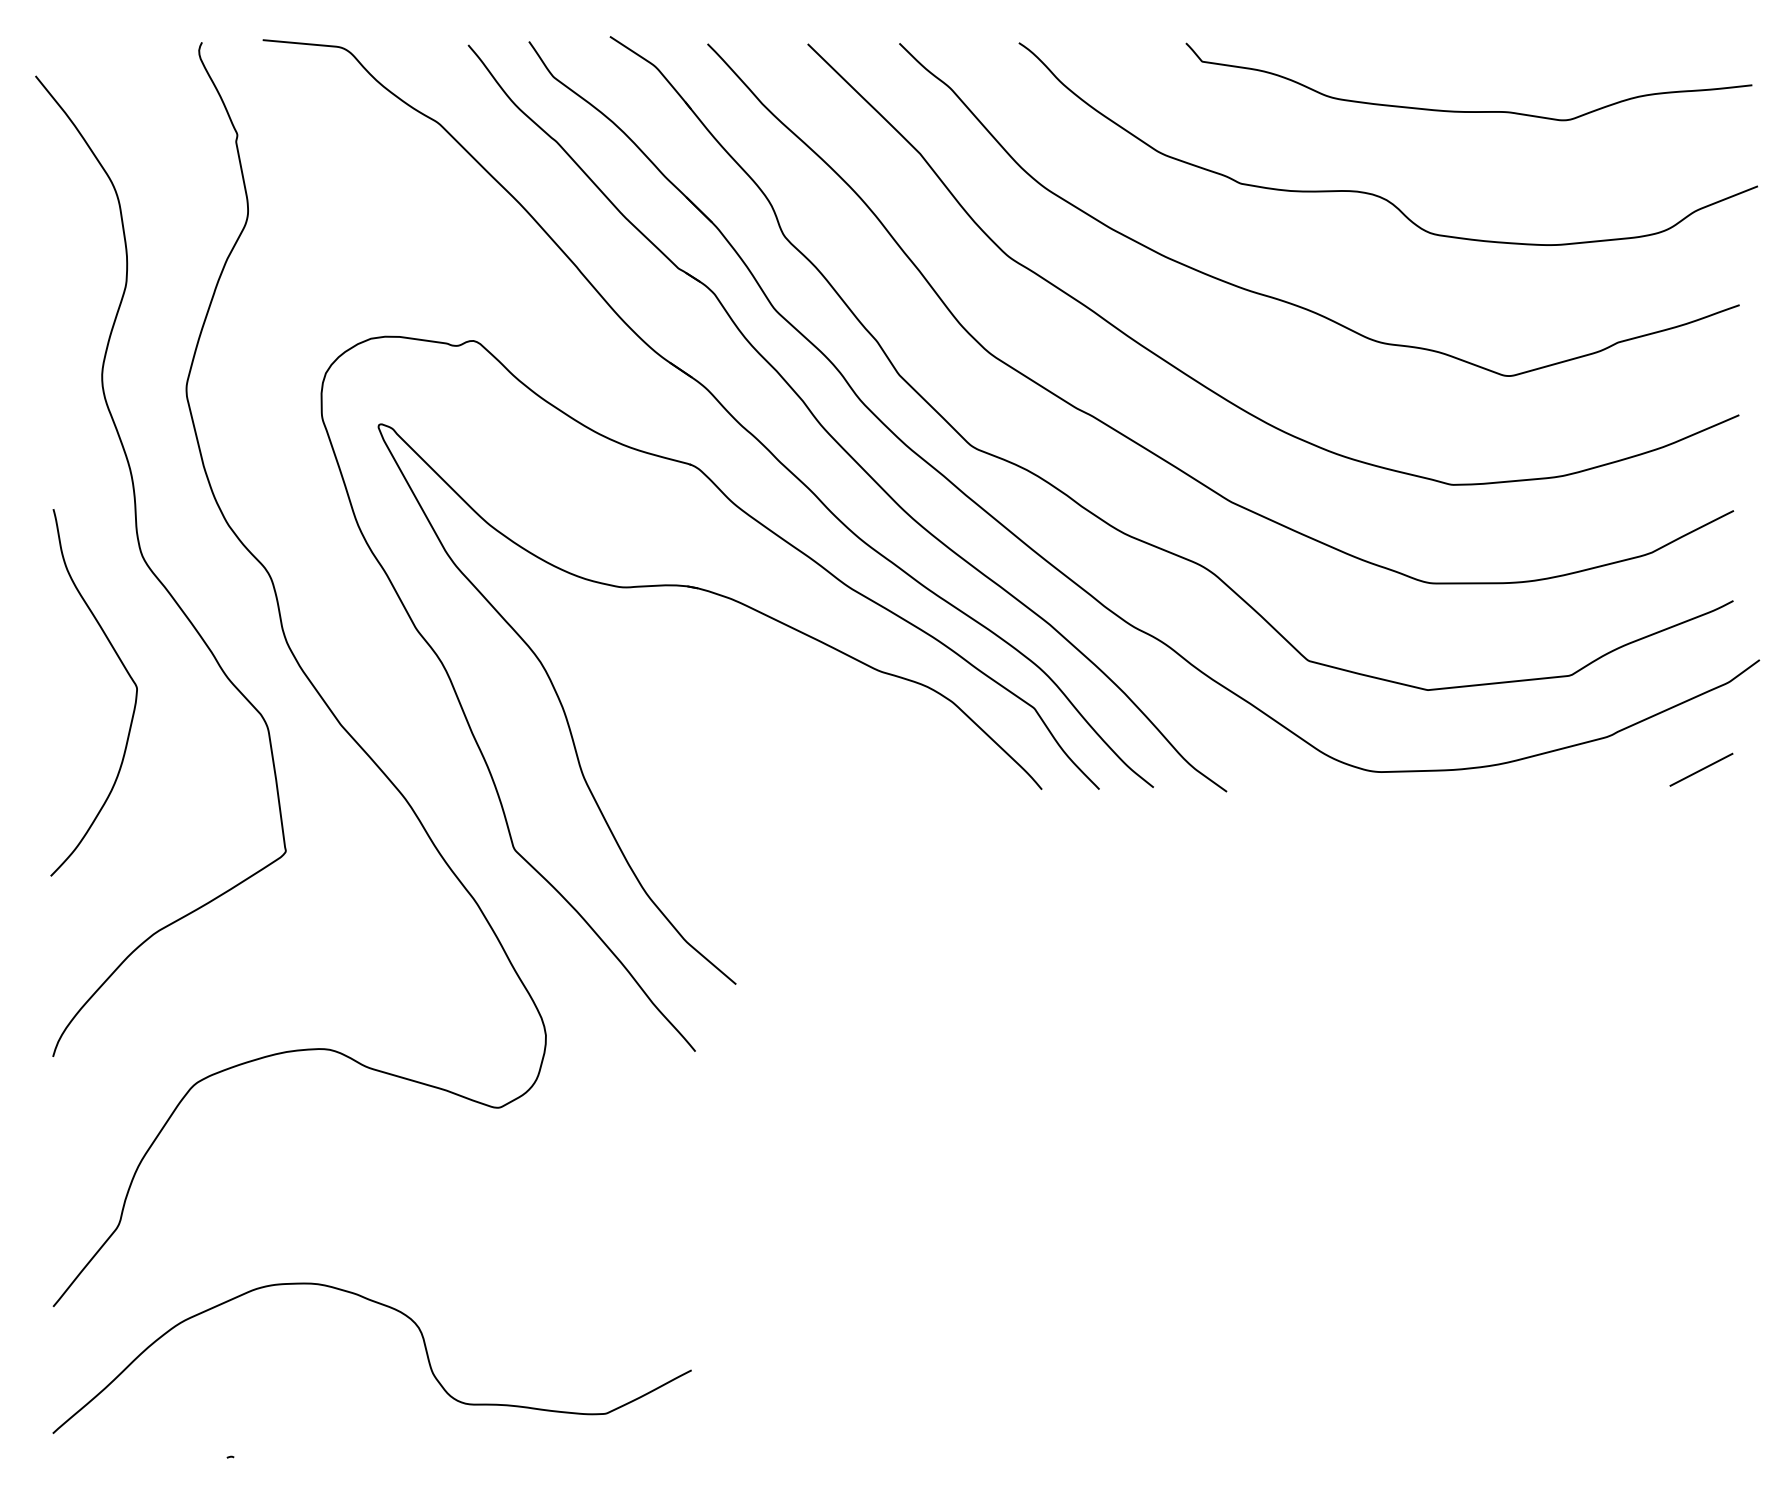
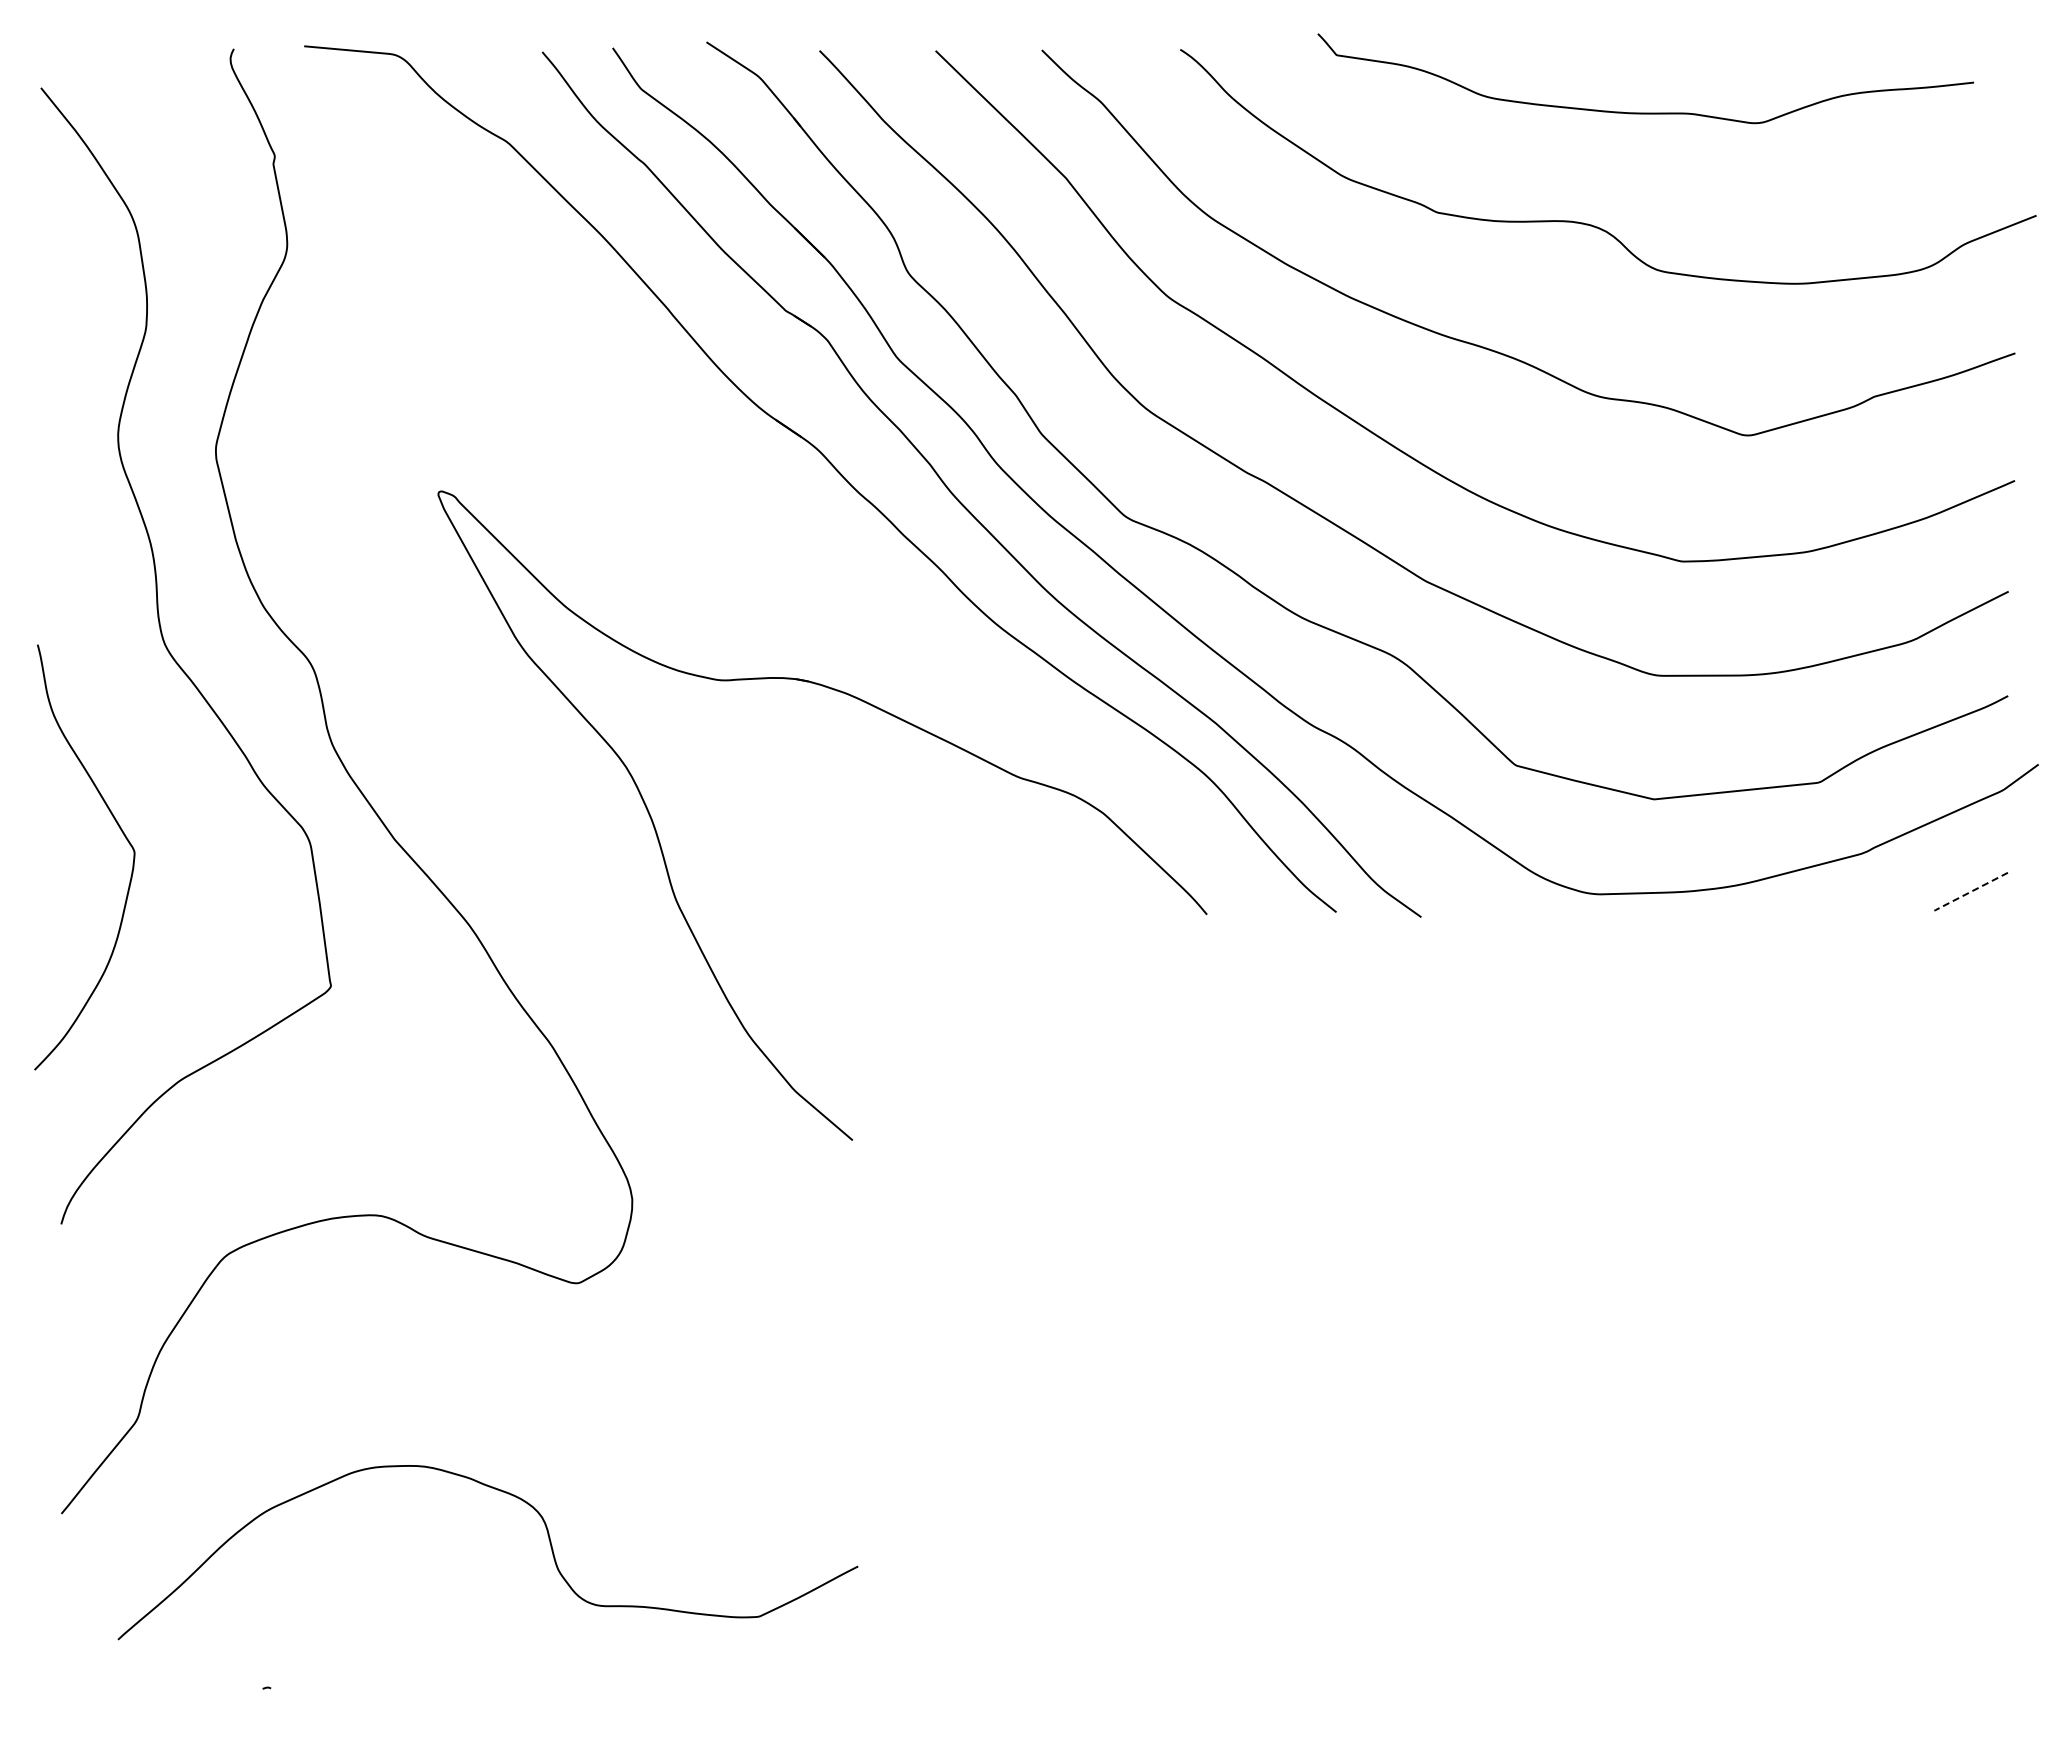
curve: (1468, 111) -> (1645, 112), moved
part: (805, 556) -> (933, 644), removed
curve: (127, 673) -> (123, 835), moved
line: (1700, 770) -> (1970, 892), solid -> dashed
curve: (391, 1309) -> (510, 1495), moved

